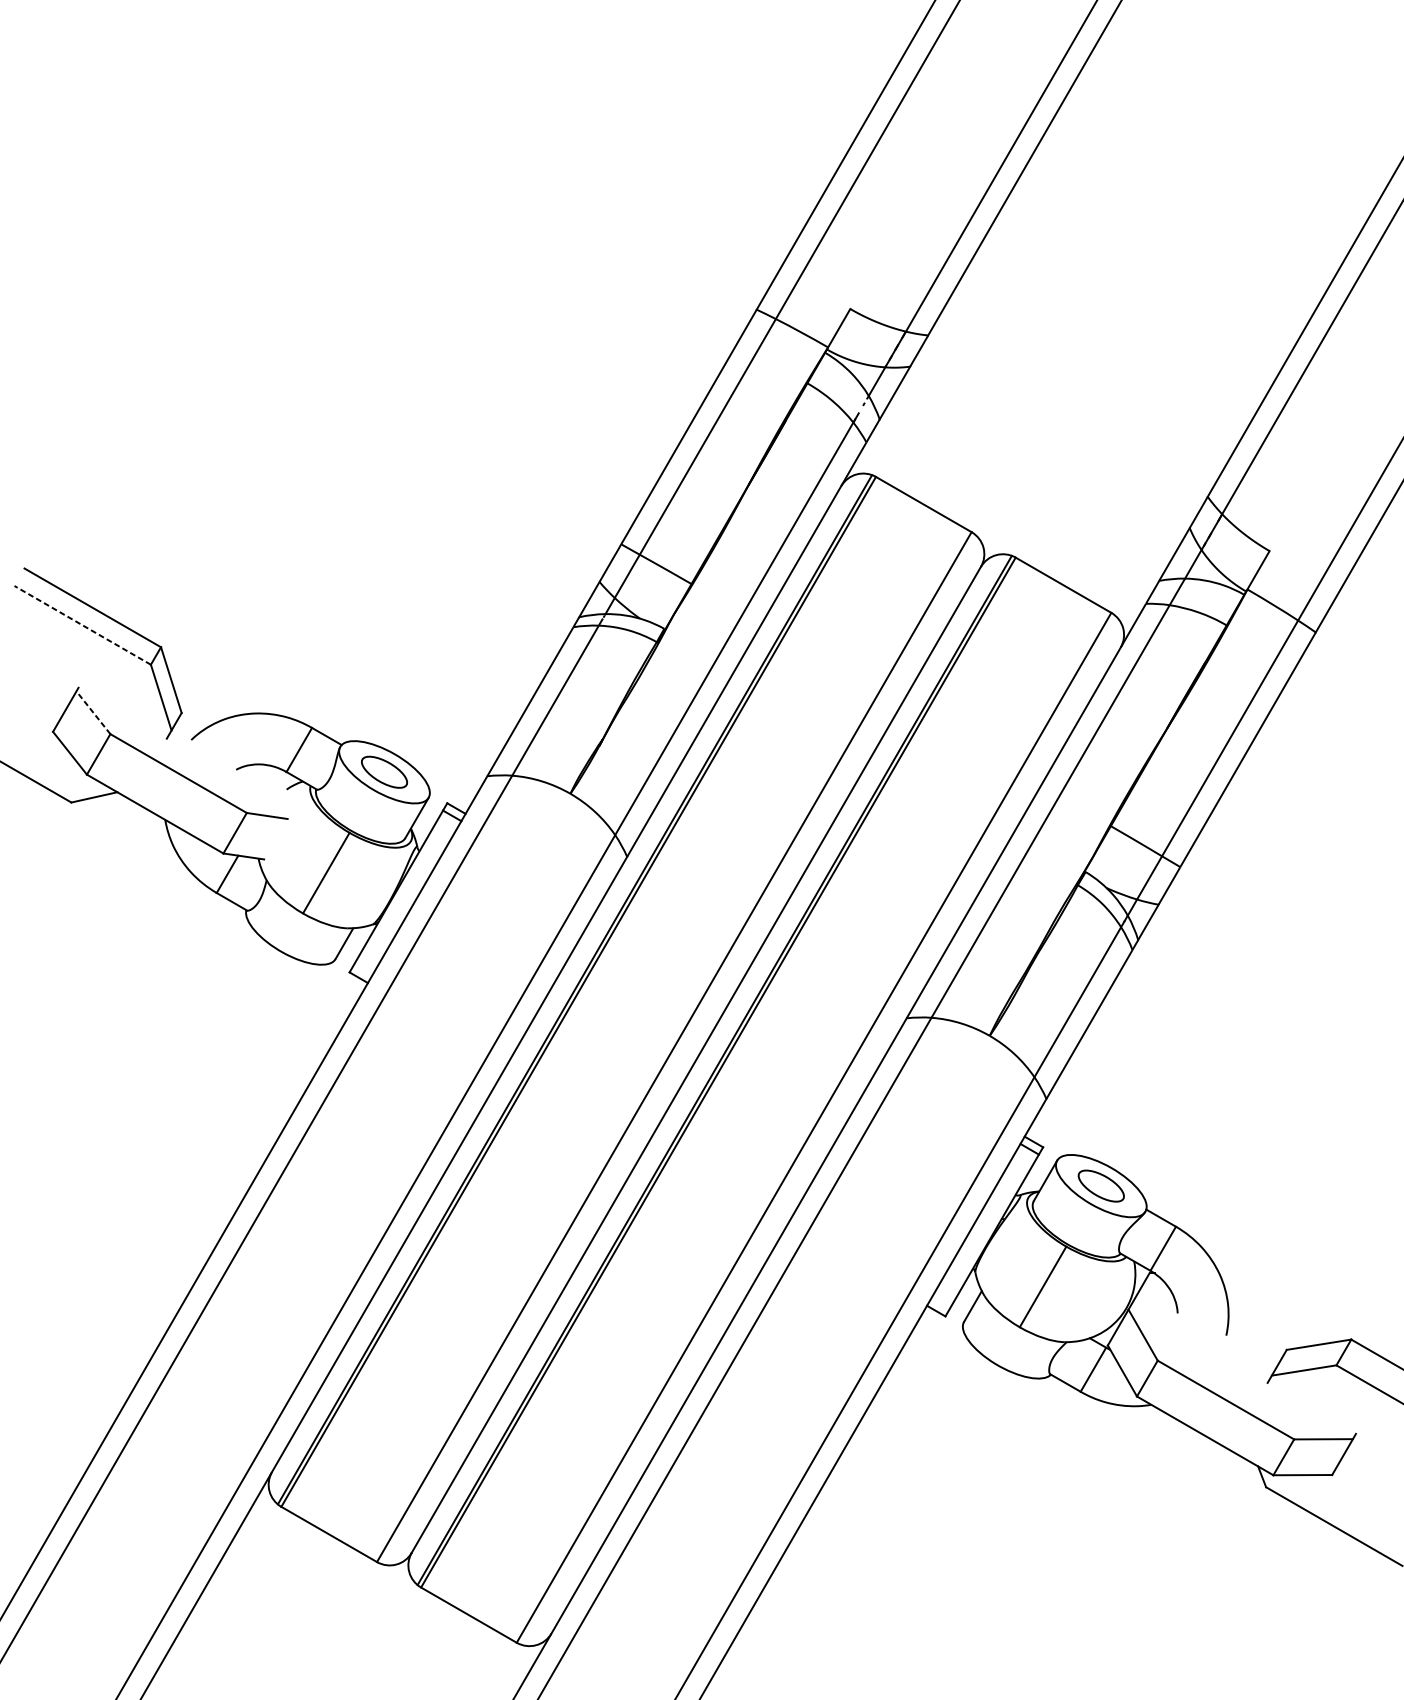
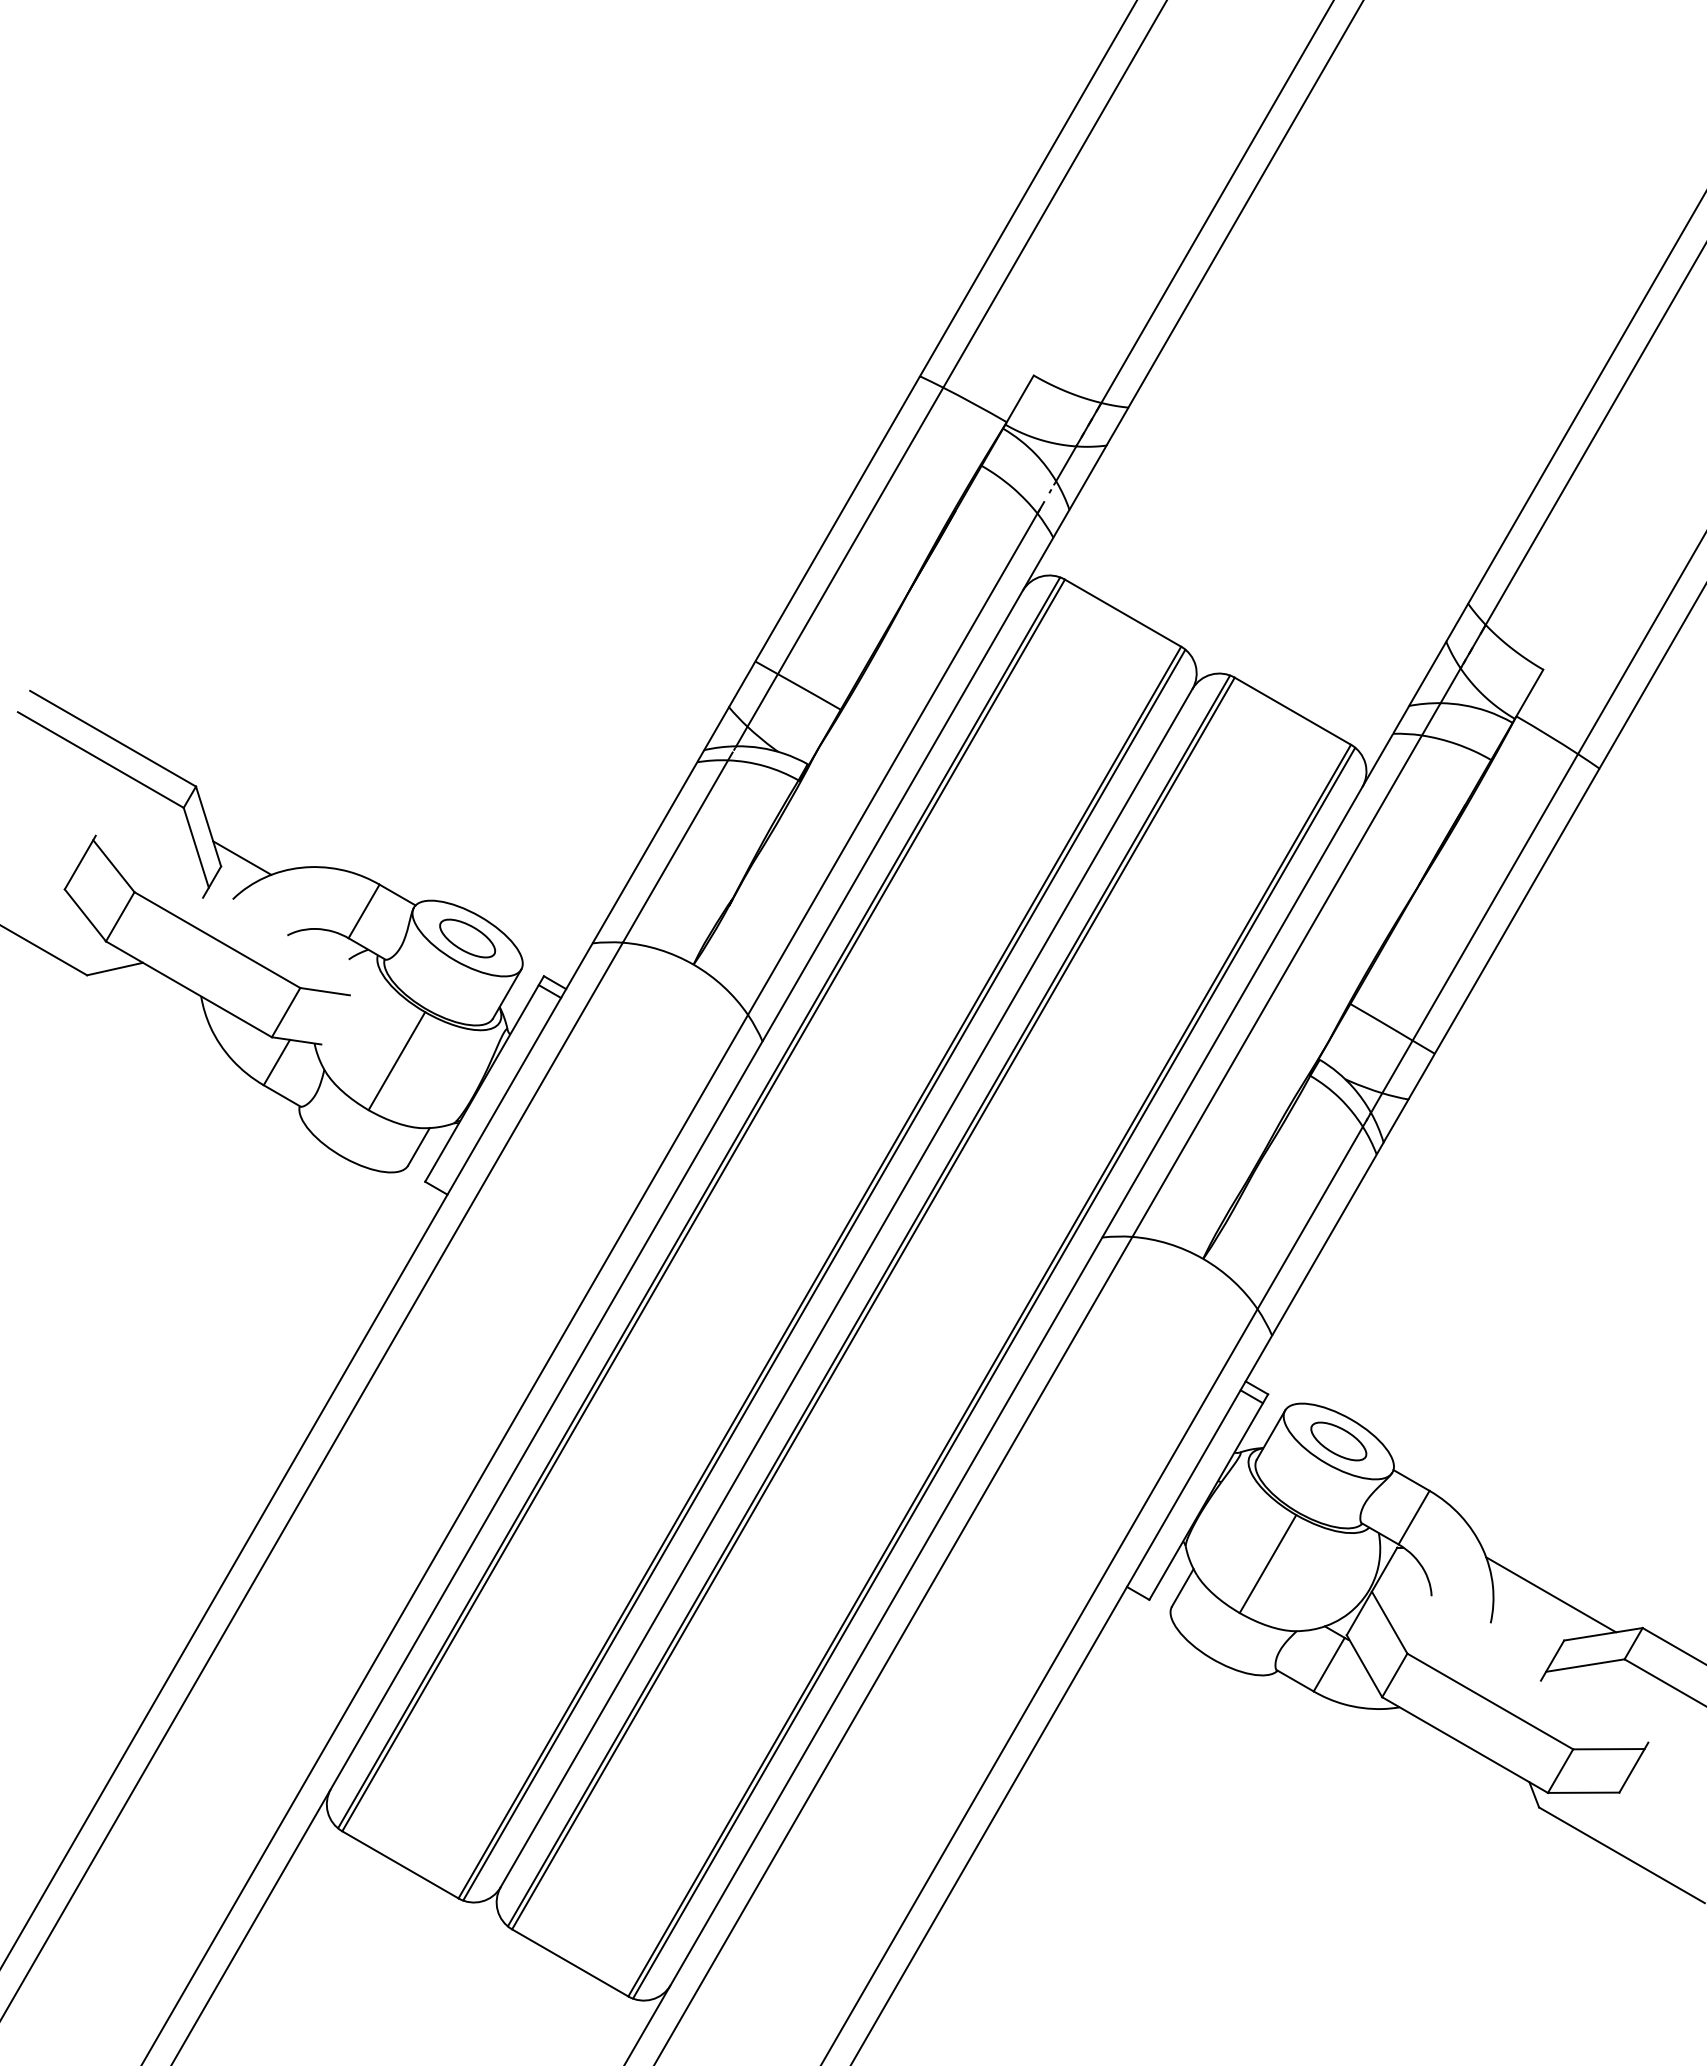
line: (82, 625) -> (100, 760), dashed -> solid
line: (199, 705) -> (242, 857), added
line: (93, 712) -> (113, 865), dashed -> solid
line: (678, 1048) -> (824, 1274), added
line: (818, 1129) -> (994, 1372), added
line: (1276, 1312) -> (1551, 1594), added

